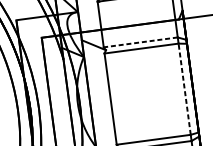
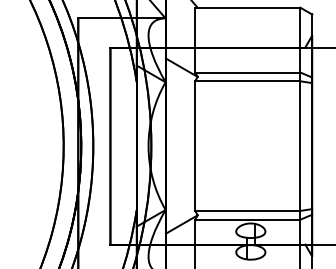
line: (140, 42) -> (247, 72), dashed -> solid
line: (184, 89) -> (300, 146), dashed -> solid

